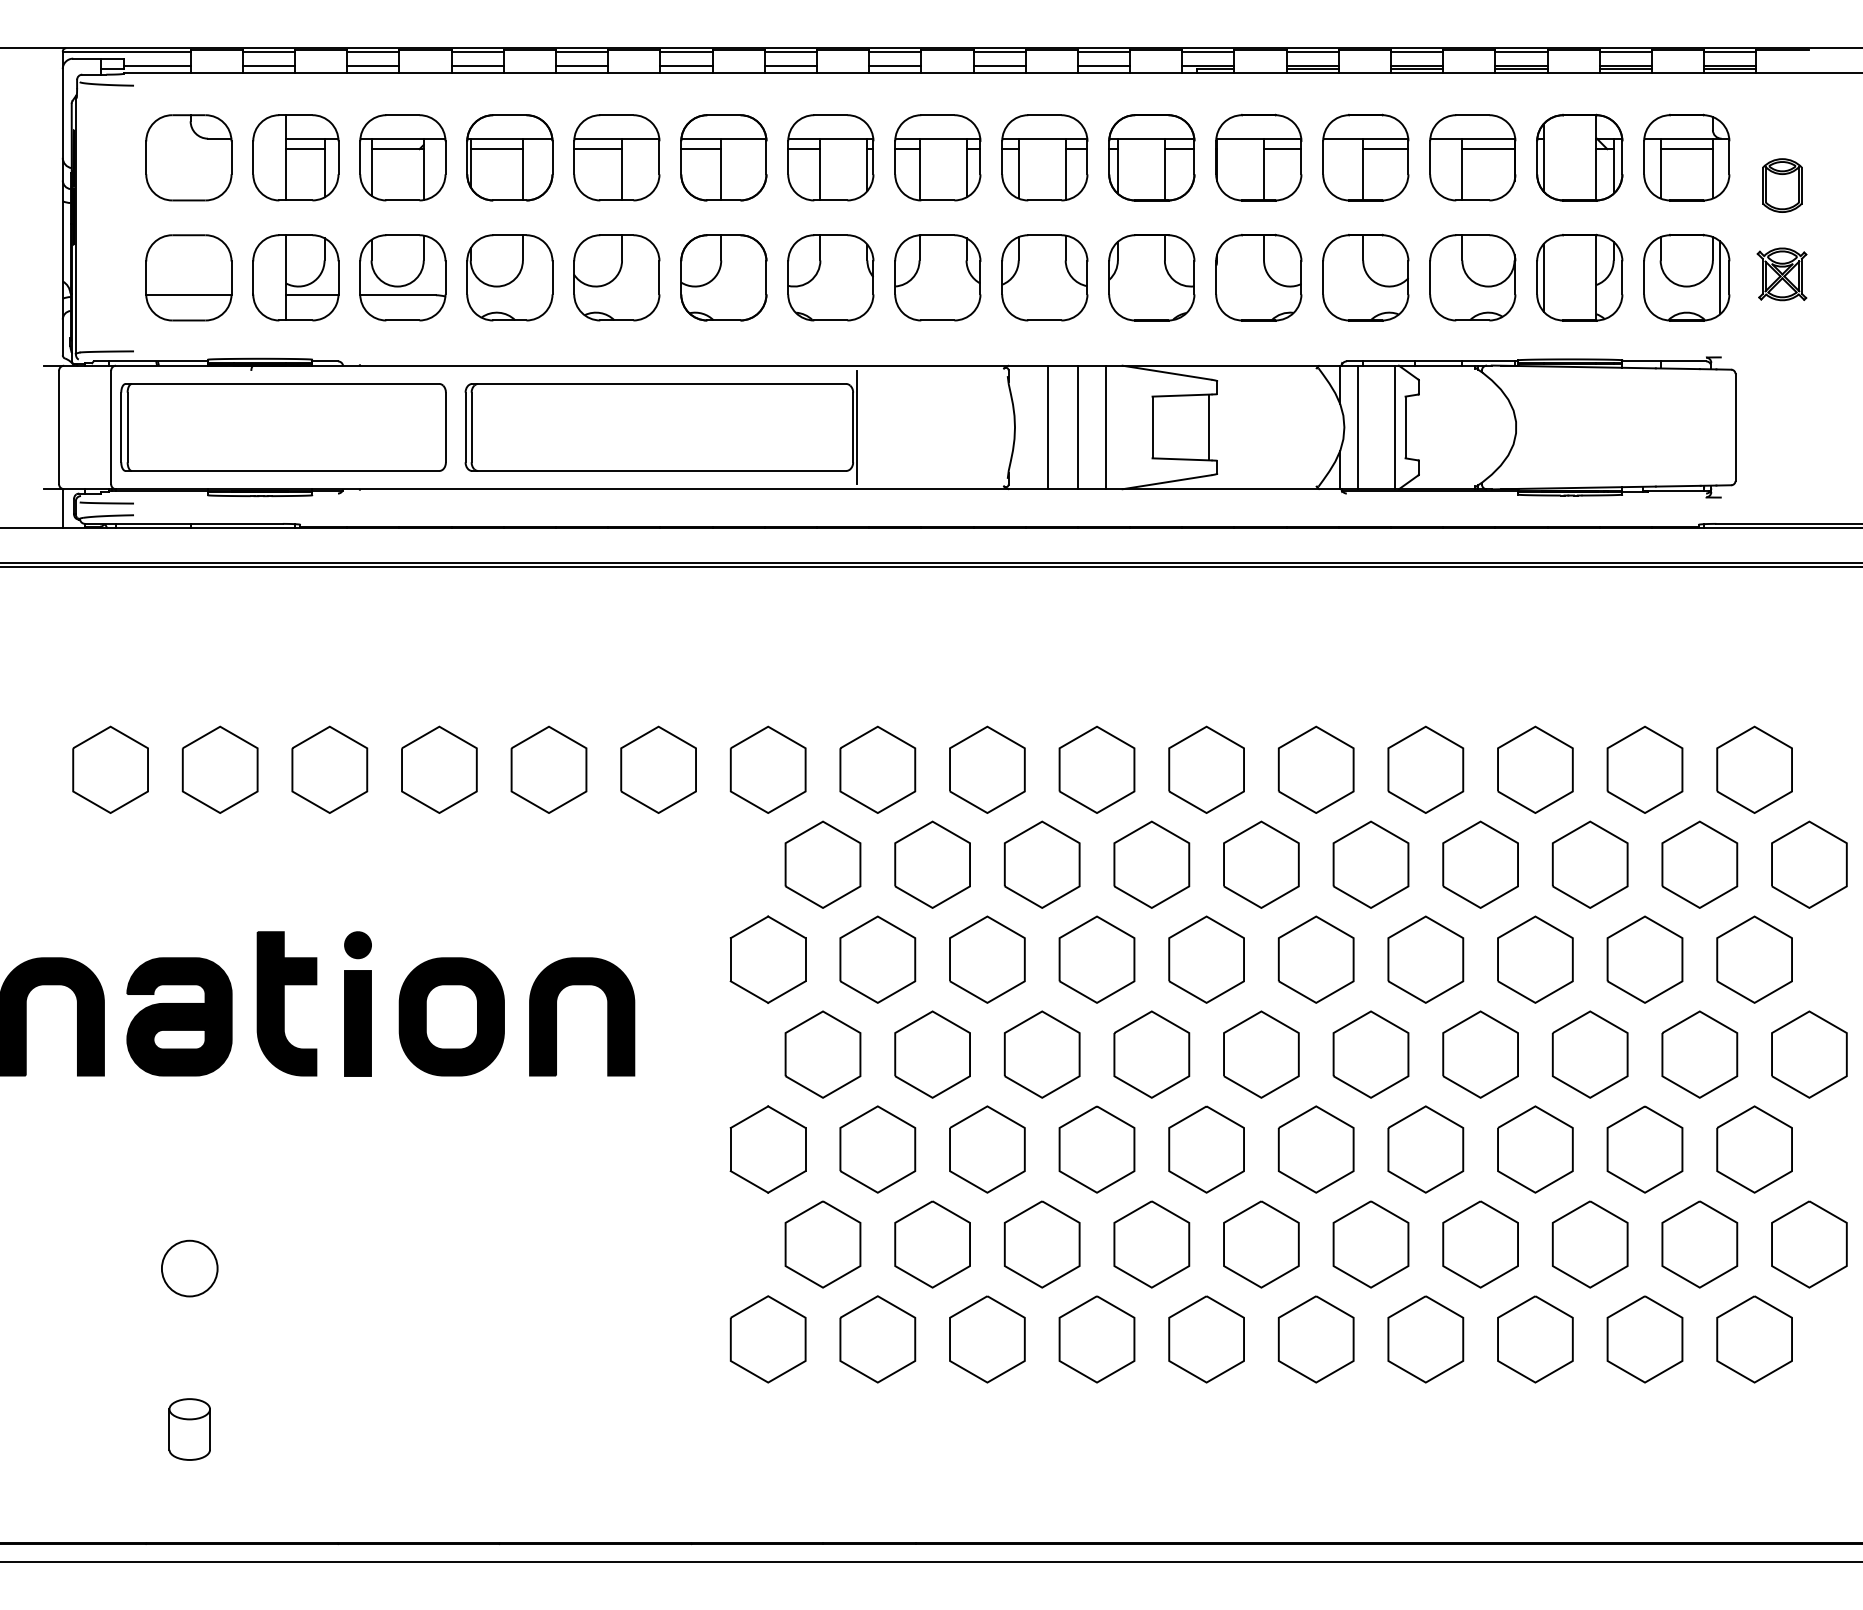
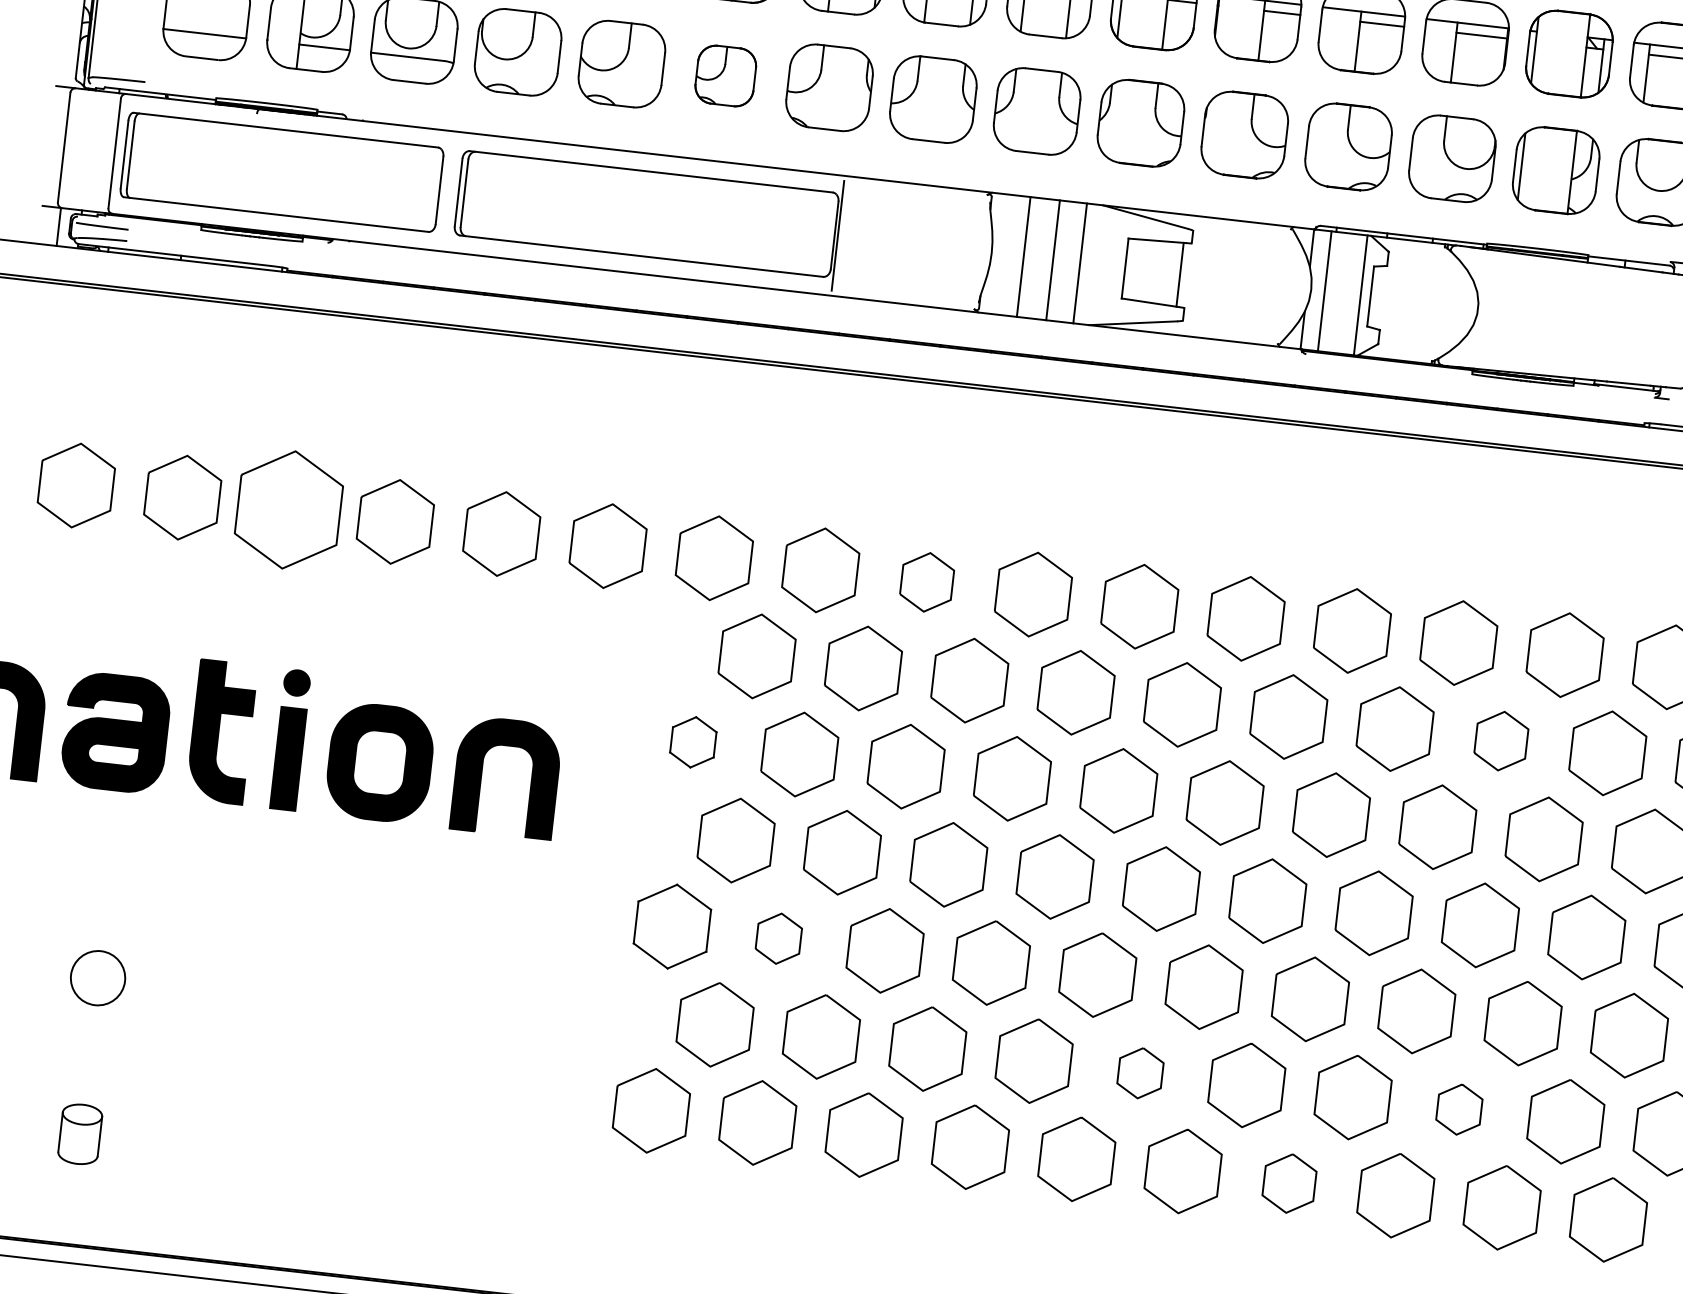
part: (723, 277) -> (725, 75), size x0.7
part: (329, 769) -> (288, 509), size x1.4
part: (987, 769) -> (927, 582), size x0.7
part: (1589, 864) -> (1500, 740), size x0.7
part: (767, 959) -> (692, 742), size x0.6
part: (877, 1149) -> (778, 938), size x0.6
part: (1261, 1244) -> (1140, 1073), size x0.6
part: (1589, 1244) -> (1458, 1109), size x0.6
part: (1425, 1339) -> (1289, 1183), size x0.7

